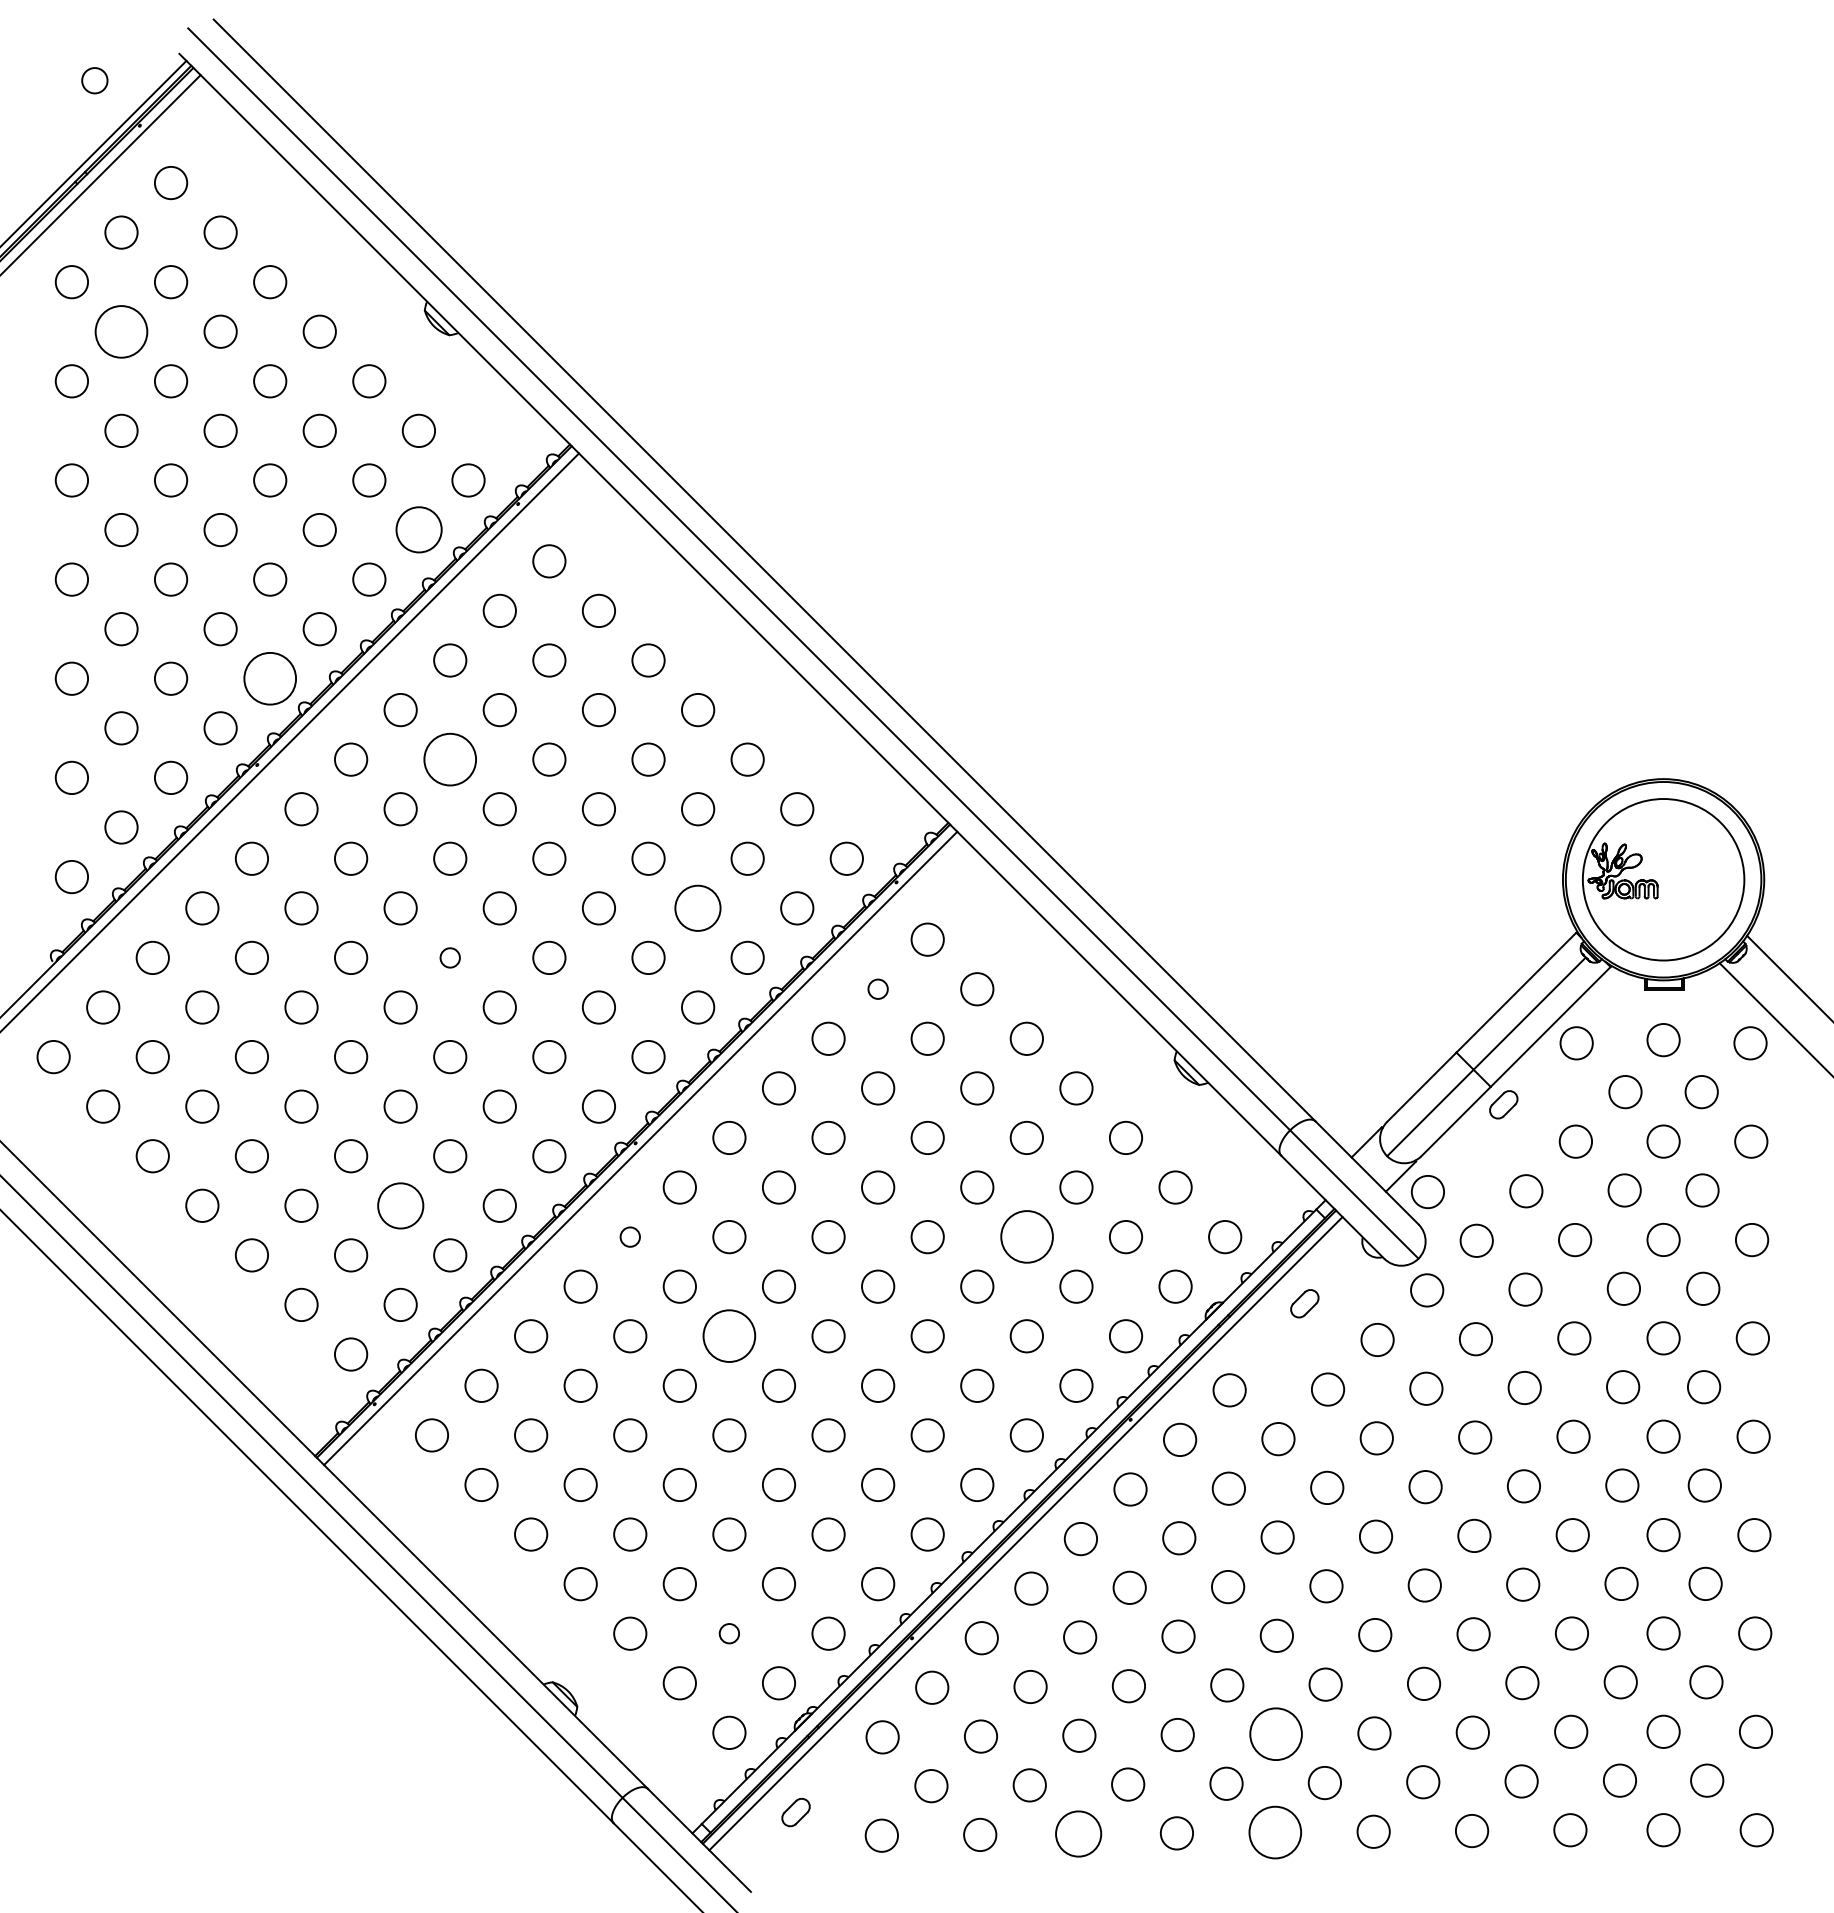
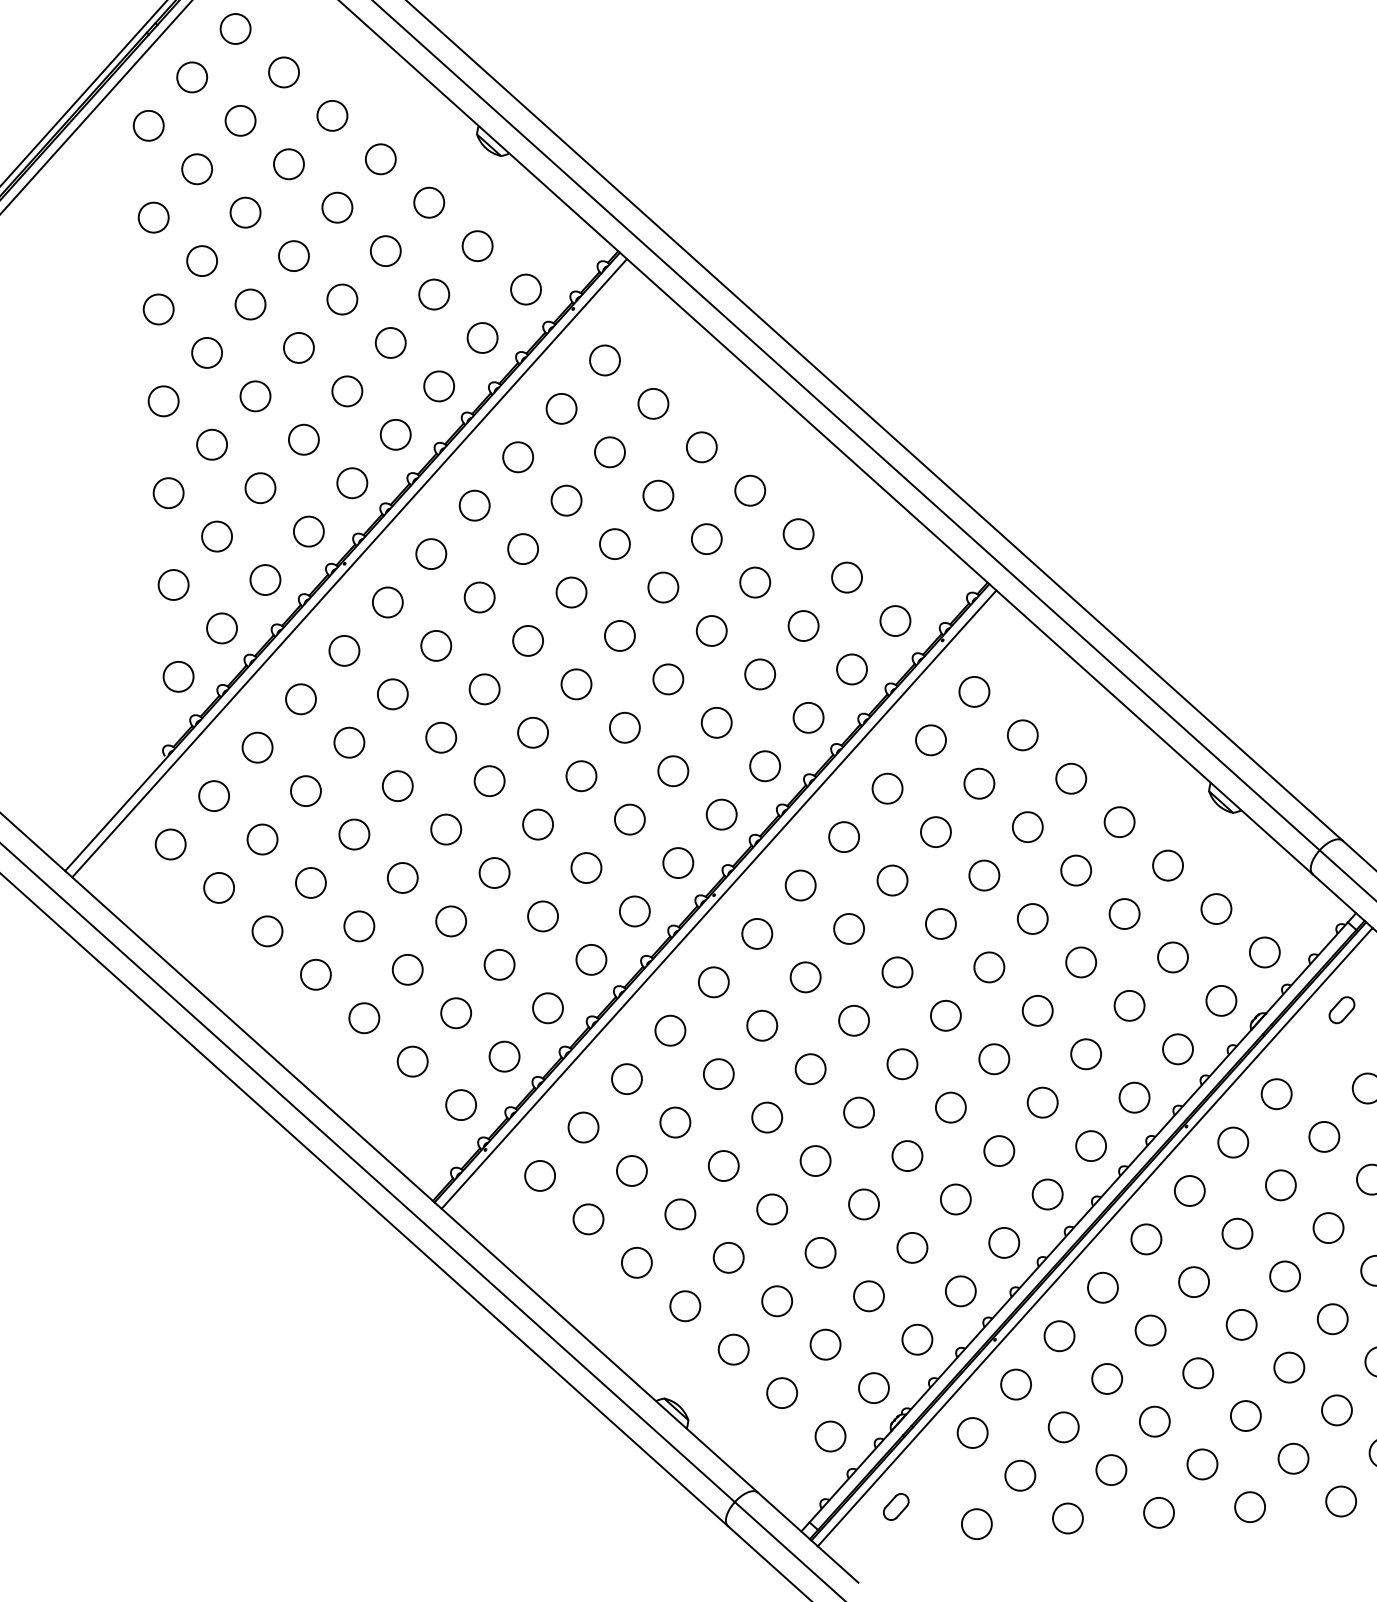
circle: (121, 331) -> (197, 169), size x0.62
circle: (418, 530) -> (482, 338), size x0.71
circle: (270, 678) -> (352, 482), size x0.62
circle: (450, 759) -> (523, 548), size x0.62
circle: (698, 908) -> (760, 674), size x0.71
circle: (450, 957) -> (533, 732), size x1.67
circle: (878, 989) -> (931, 740), size x1.67
circle: (400, 1205) -> (499, 964), size x0.71
circle: (630, 1236) -> (714, 981), size x1.67
circle: (1026, 1237) -> (1080, 962), size x0.62
circle: (729, 1336) -> (810, 1069), size x0.62
circle: (729, 1633) -> (825, 1344), size x1.67
circle: (1275, 1734) -> (1336, 1410), size x0.62
circle: (1275, 1832) -> (1341, 1501), size x0.62
circle: (1078, 1834) -> (1158, 1513), size x0.71

